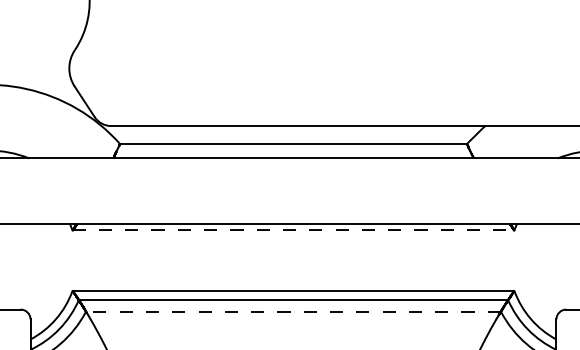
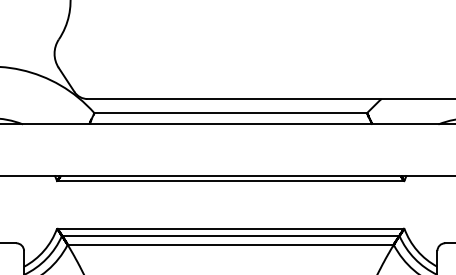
line: (293, 230) -> (230, 181), dashed -> solid
line: (293, 311) -> (230, 244), dashed -> solid

